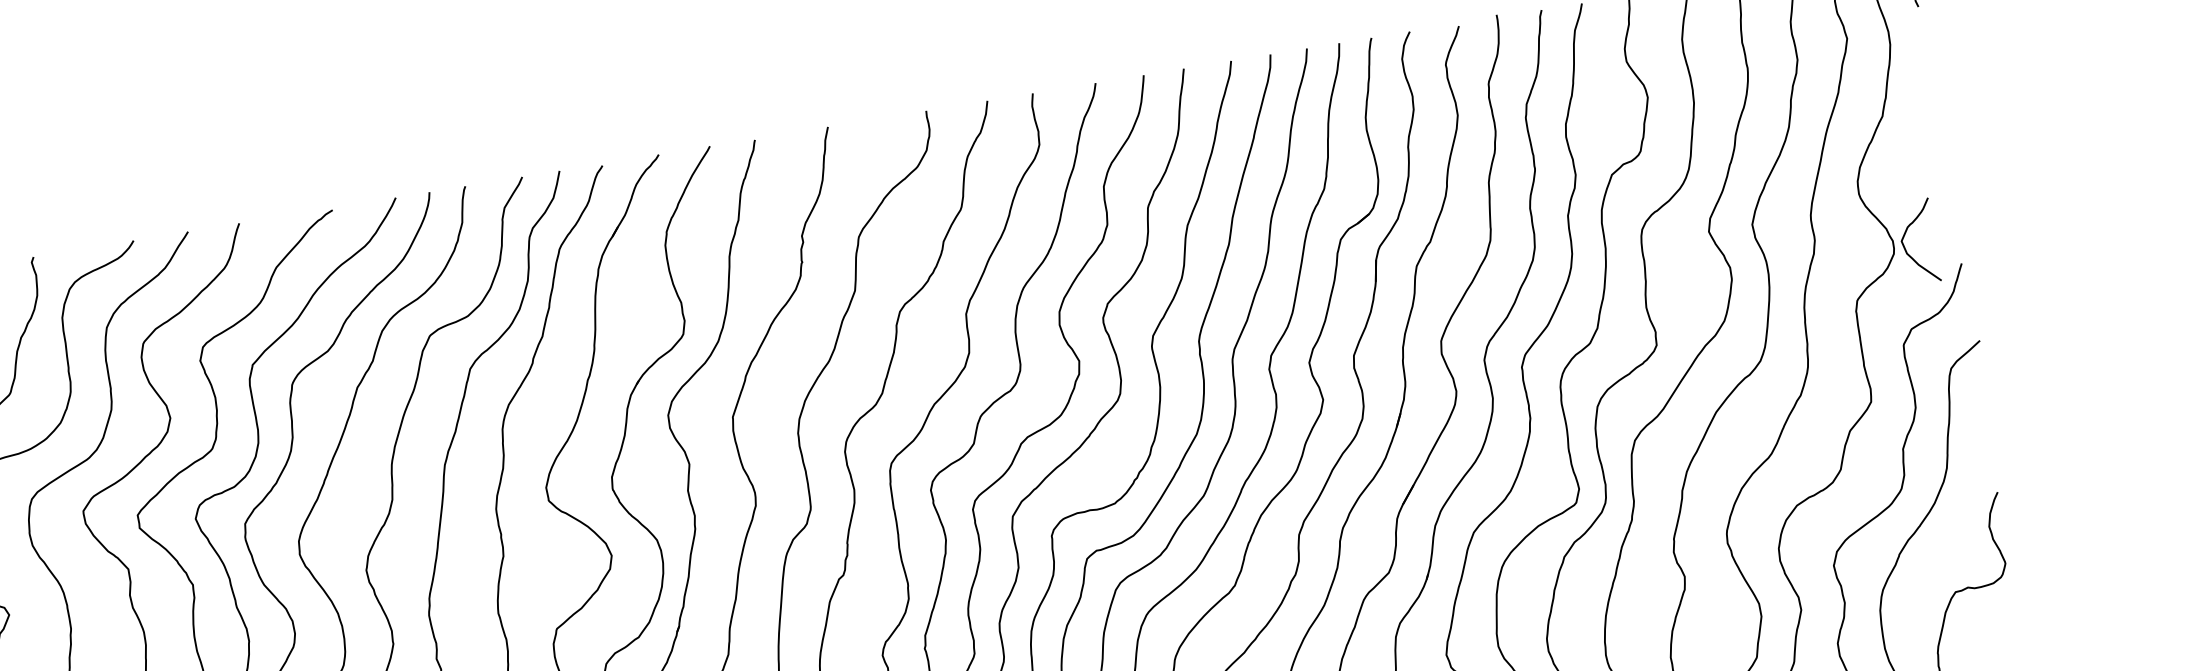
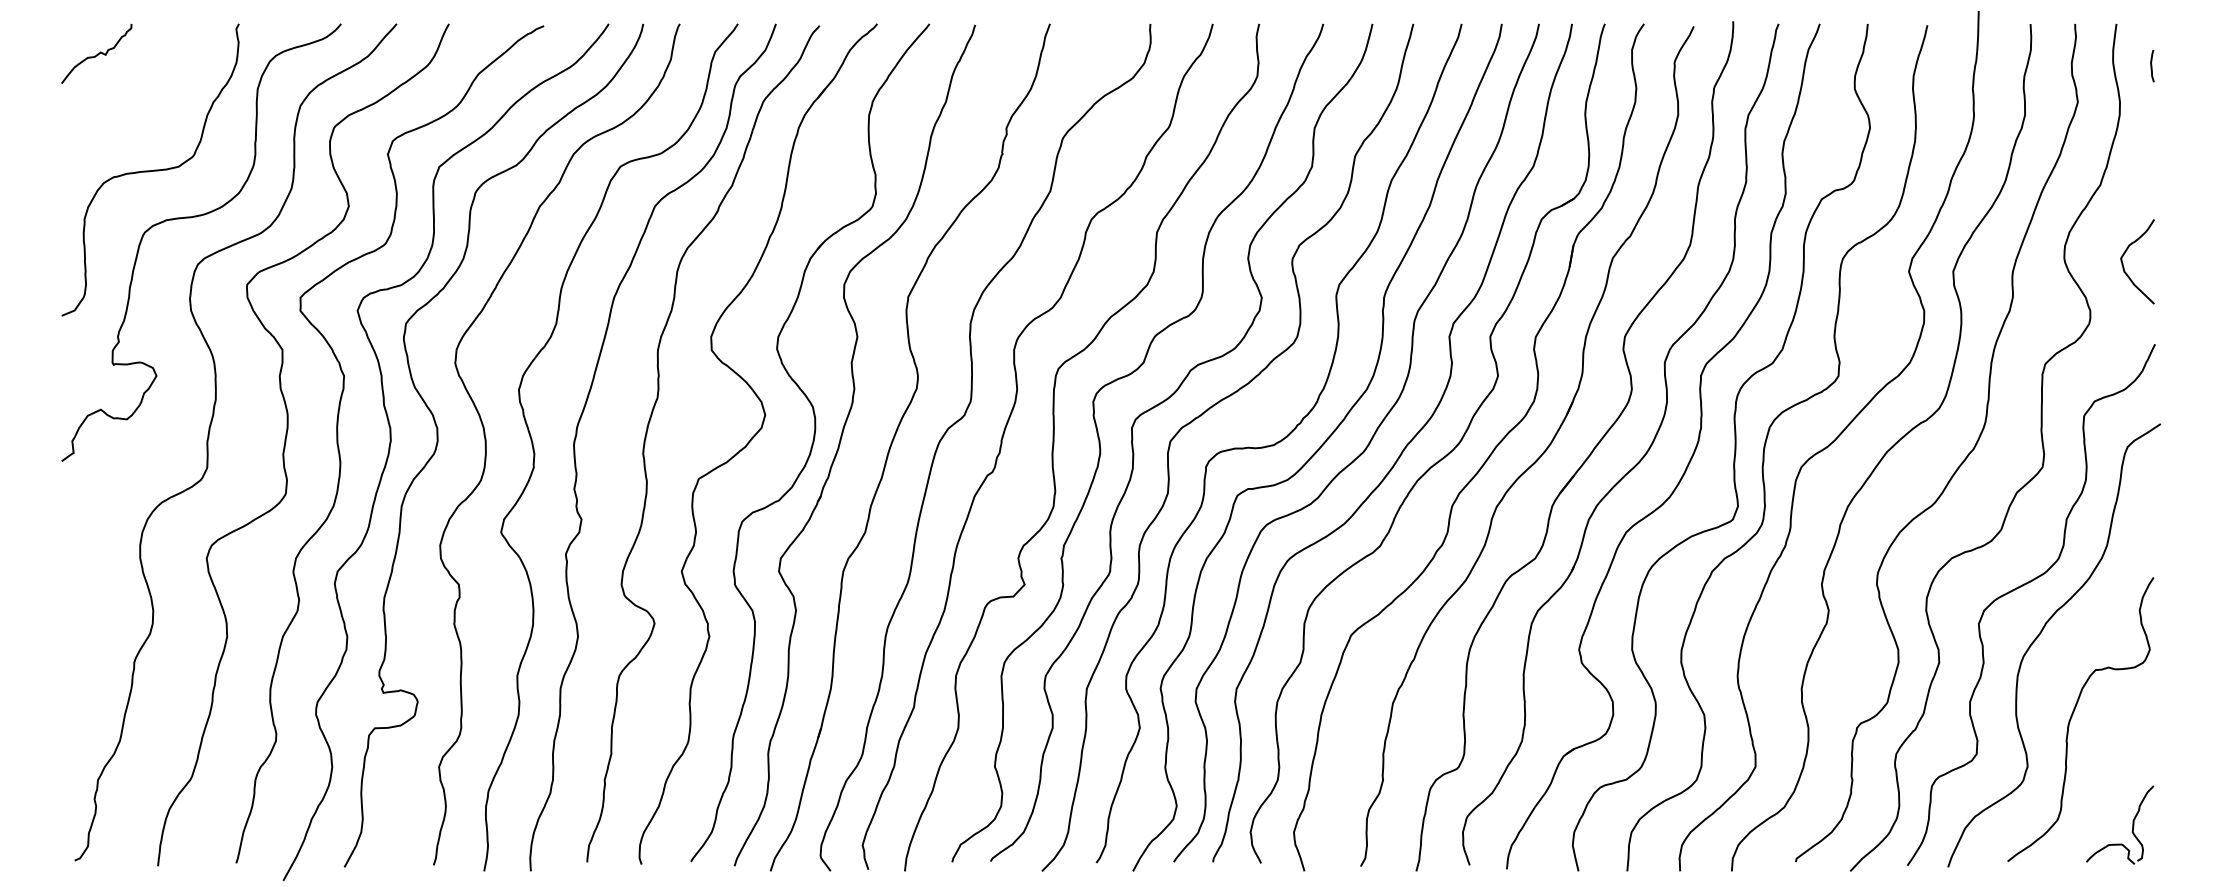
curve: (1904, 245) -> (2123, 263), moved

